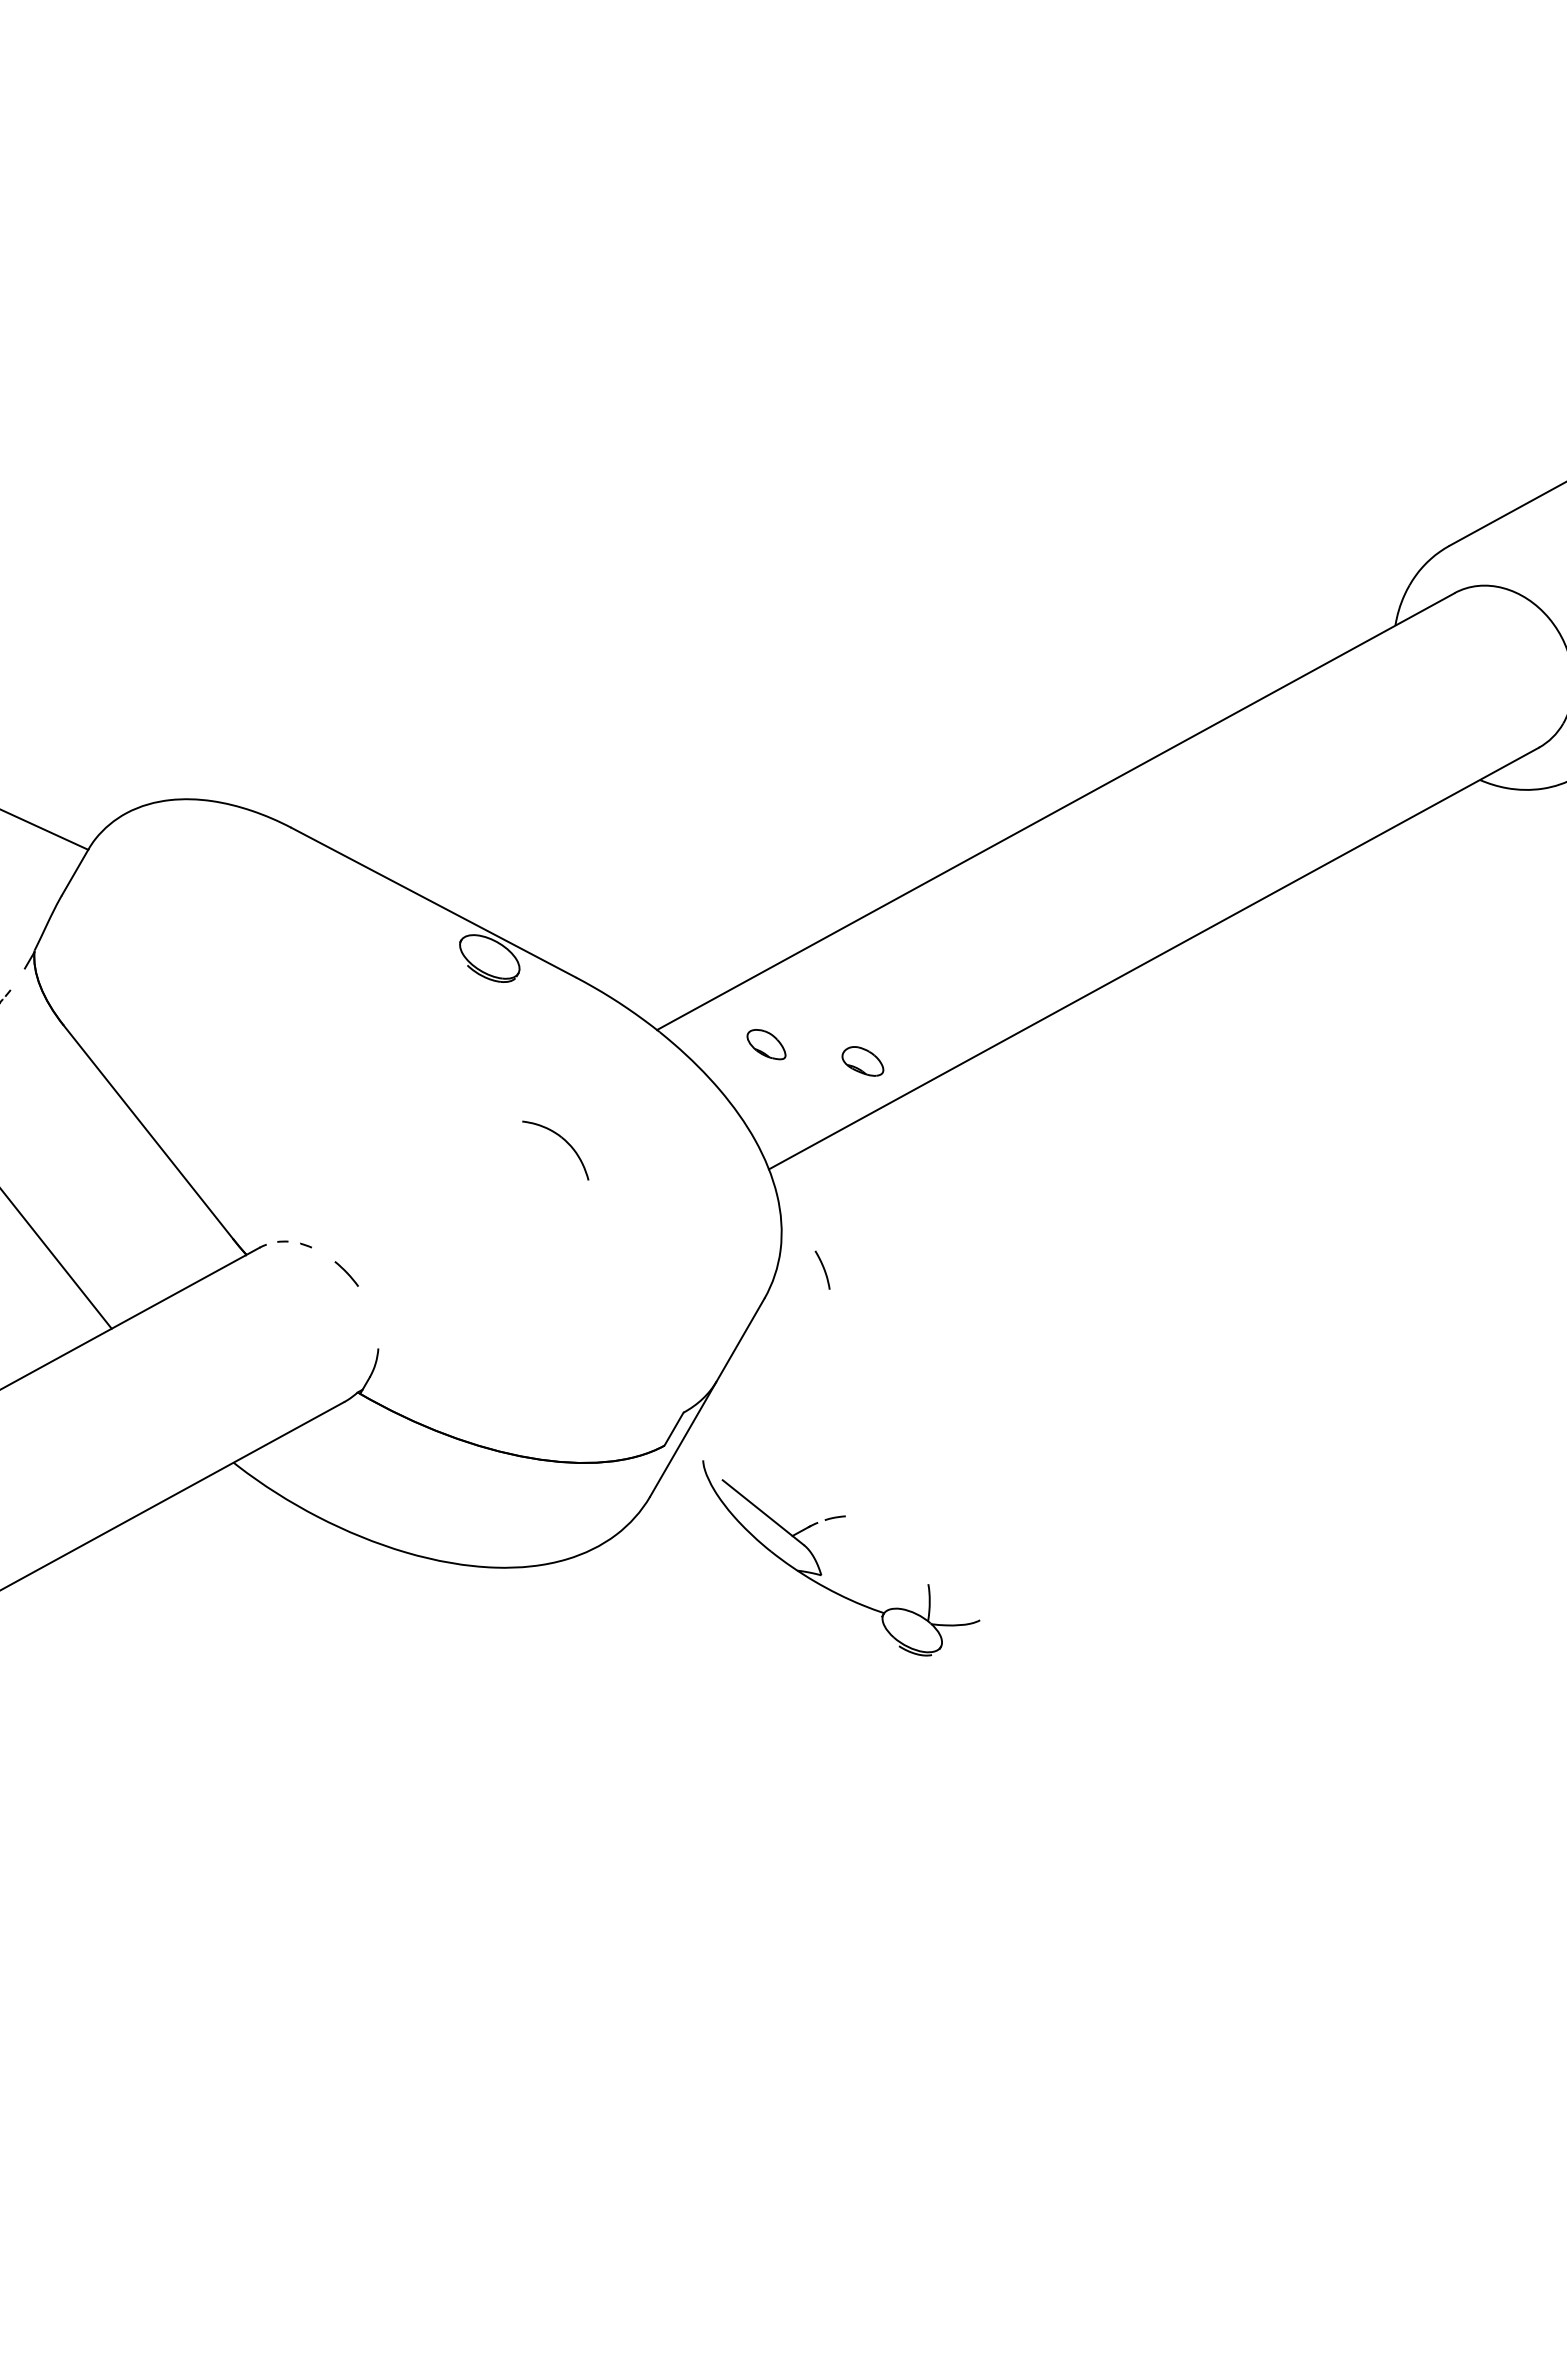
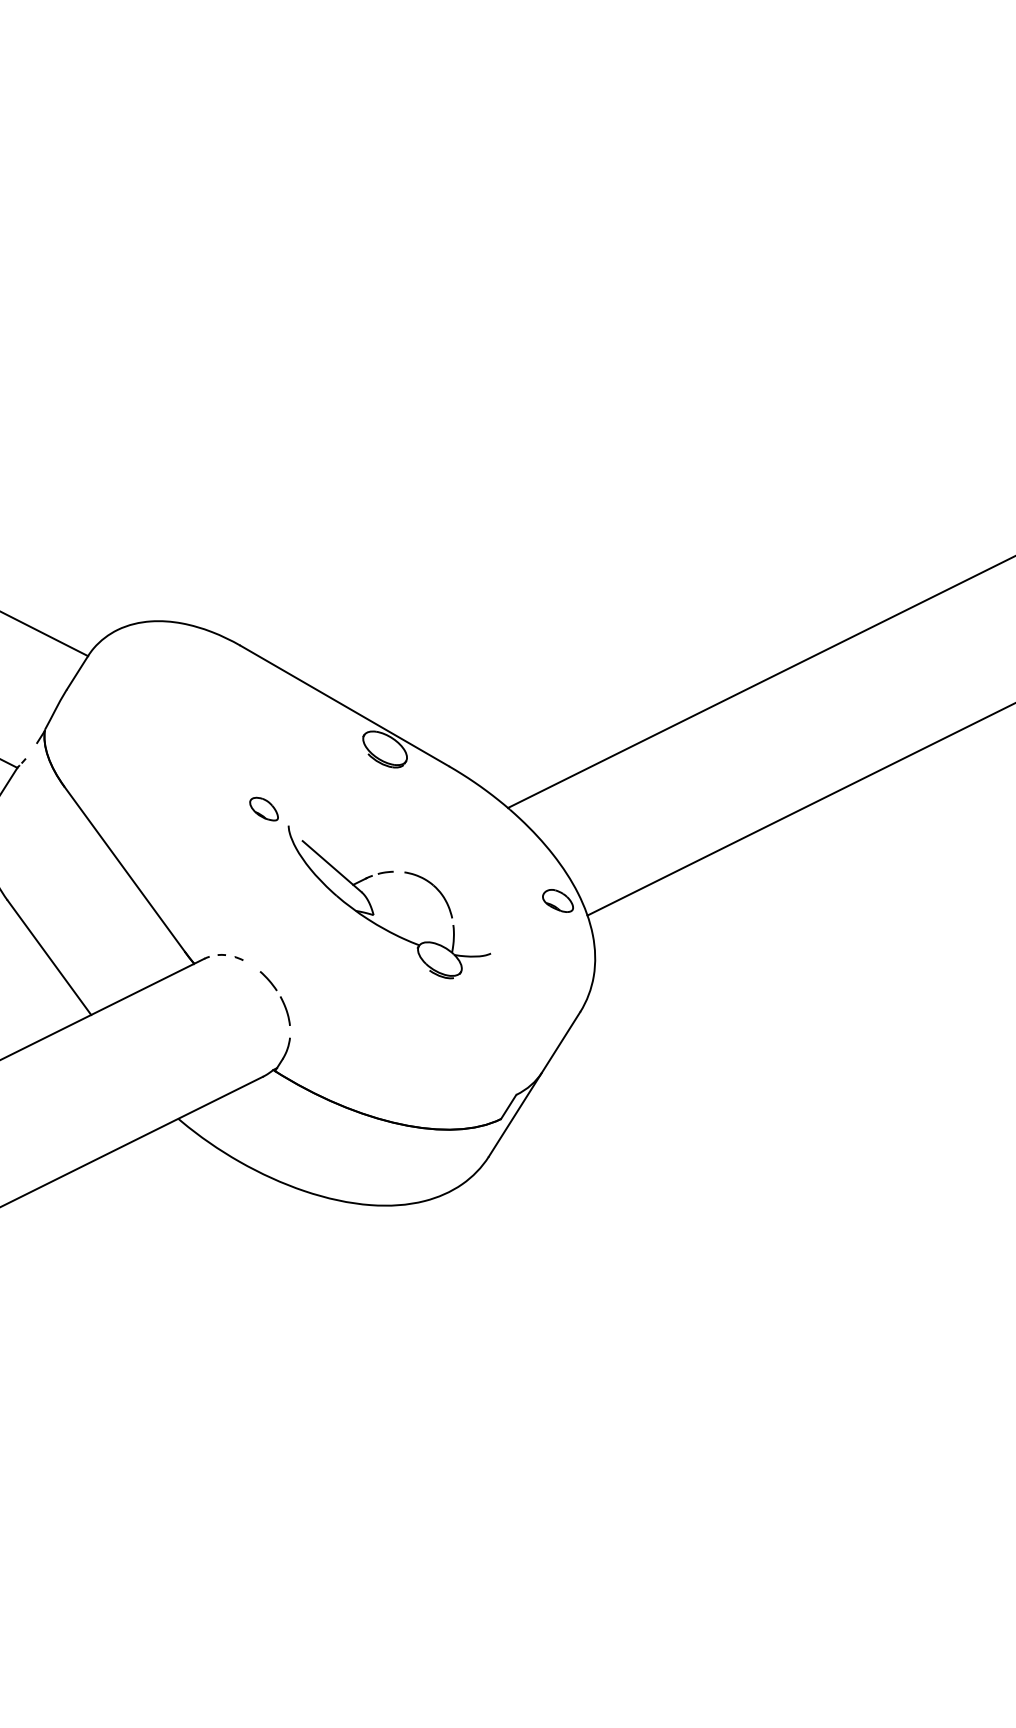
part: (766, 1044) -> (264, 809), moved
part: (862, 1061) -> (557, 900), moved
curve: (823, 1269) -> (285, 1010), moved
part: (820, 1568) -> (373, 910), moved

